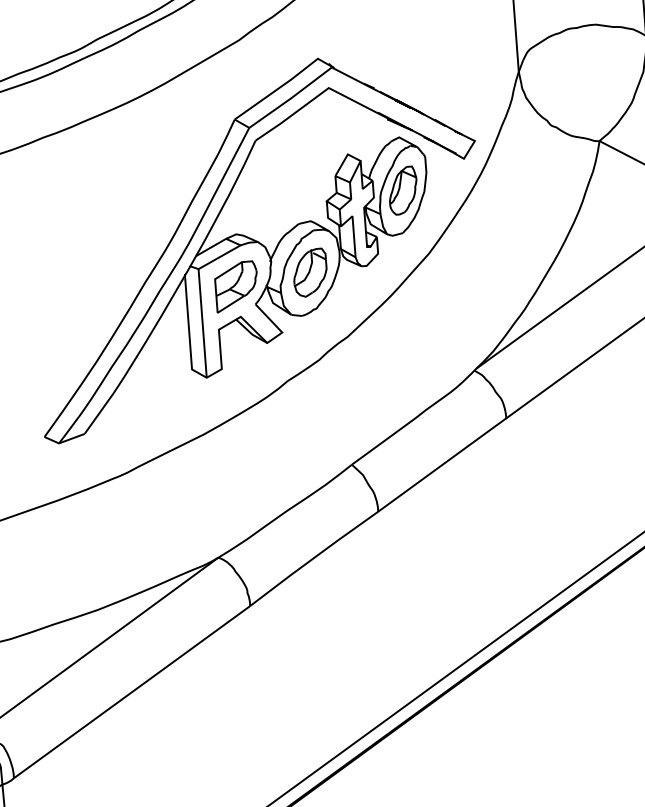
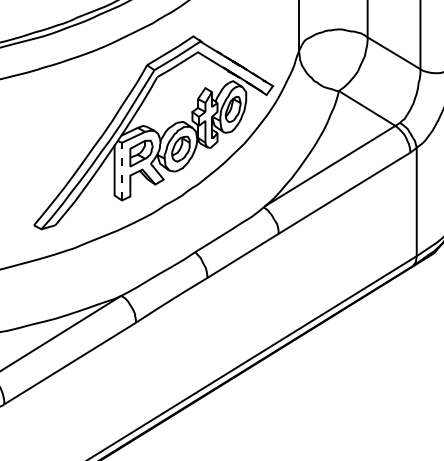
line: (203, 323) -> (122, 171), solid -> dashed

